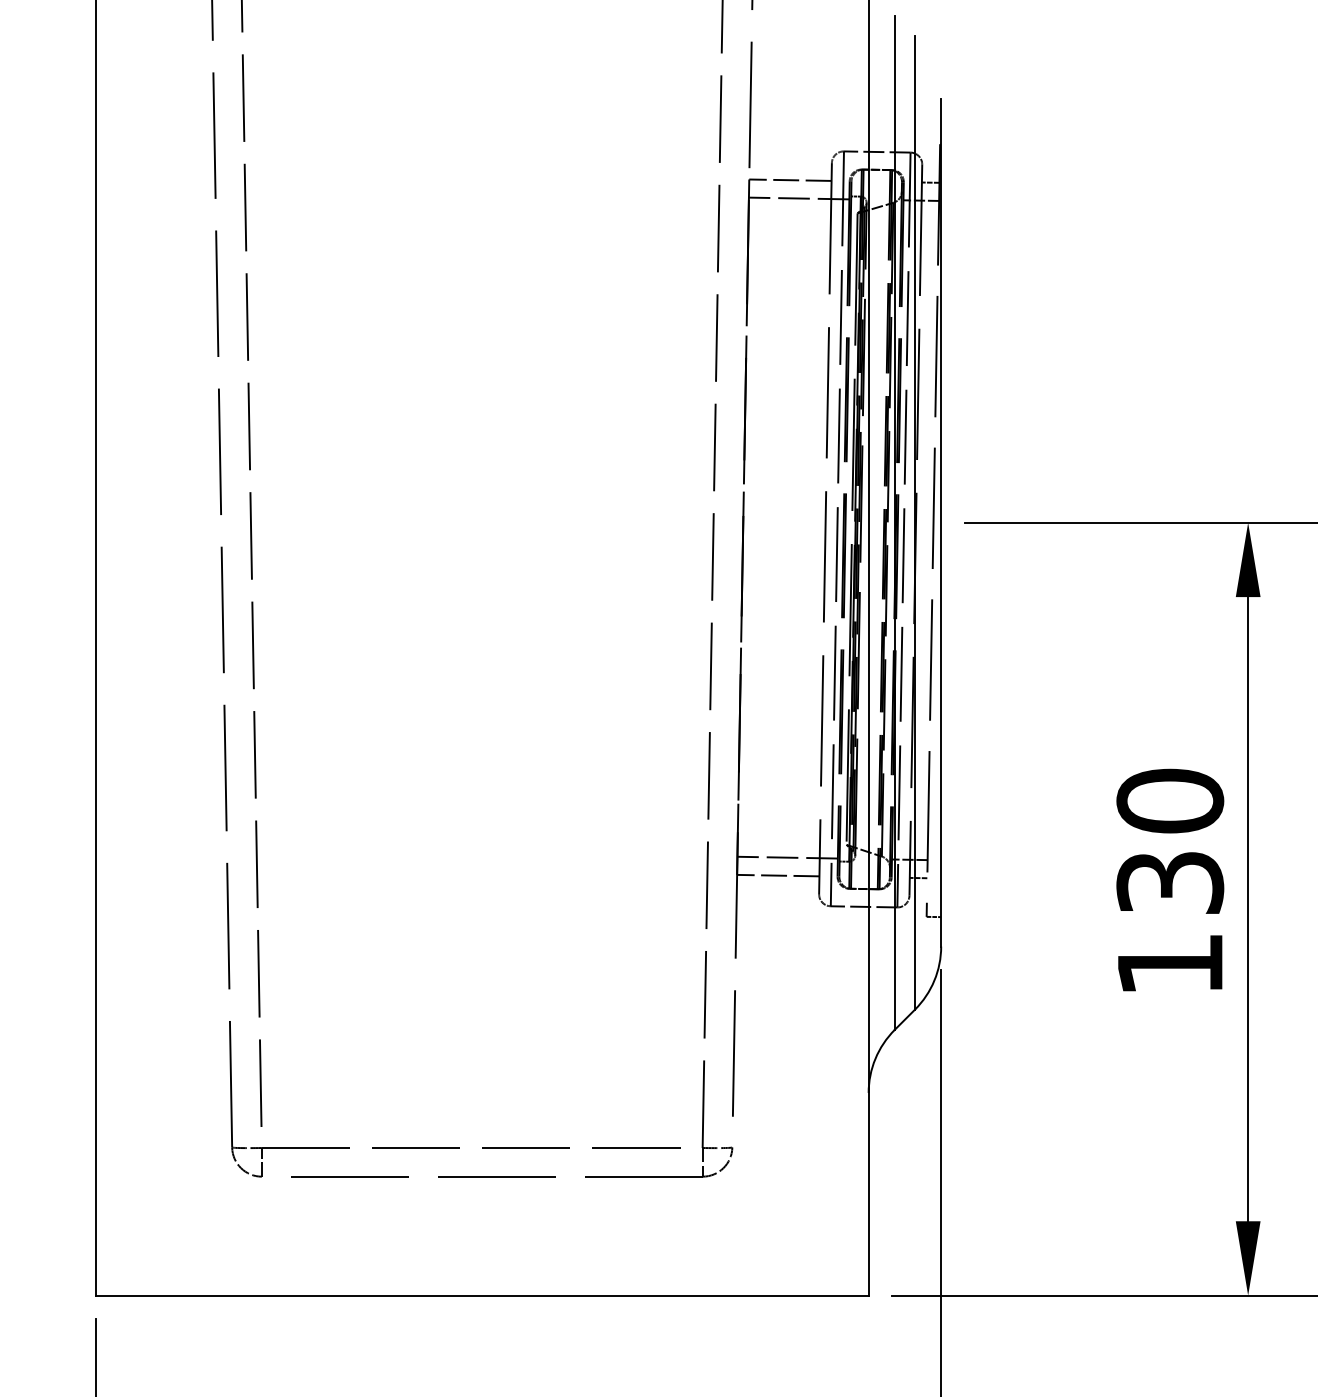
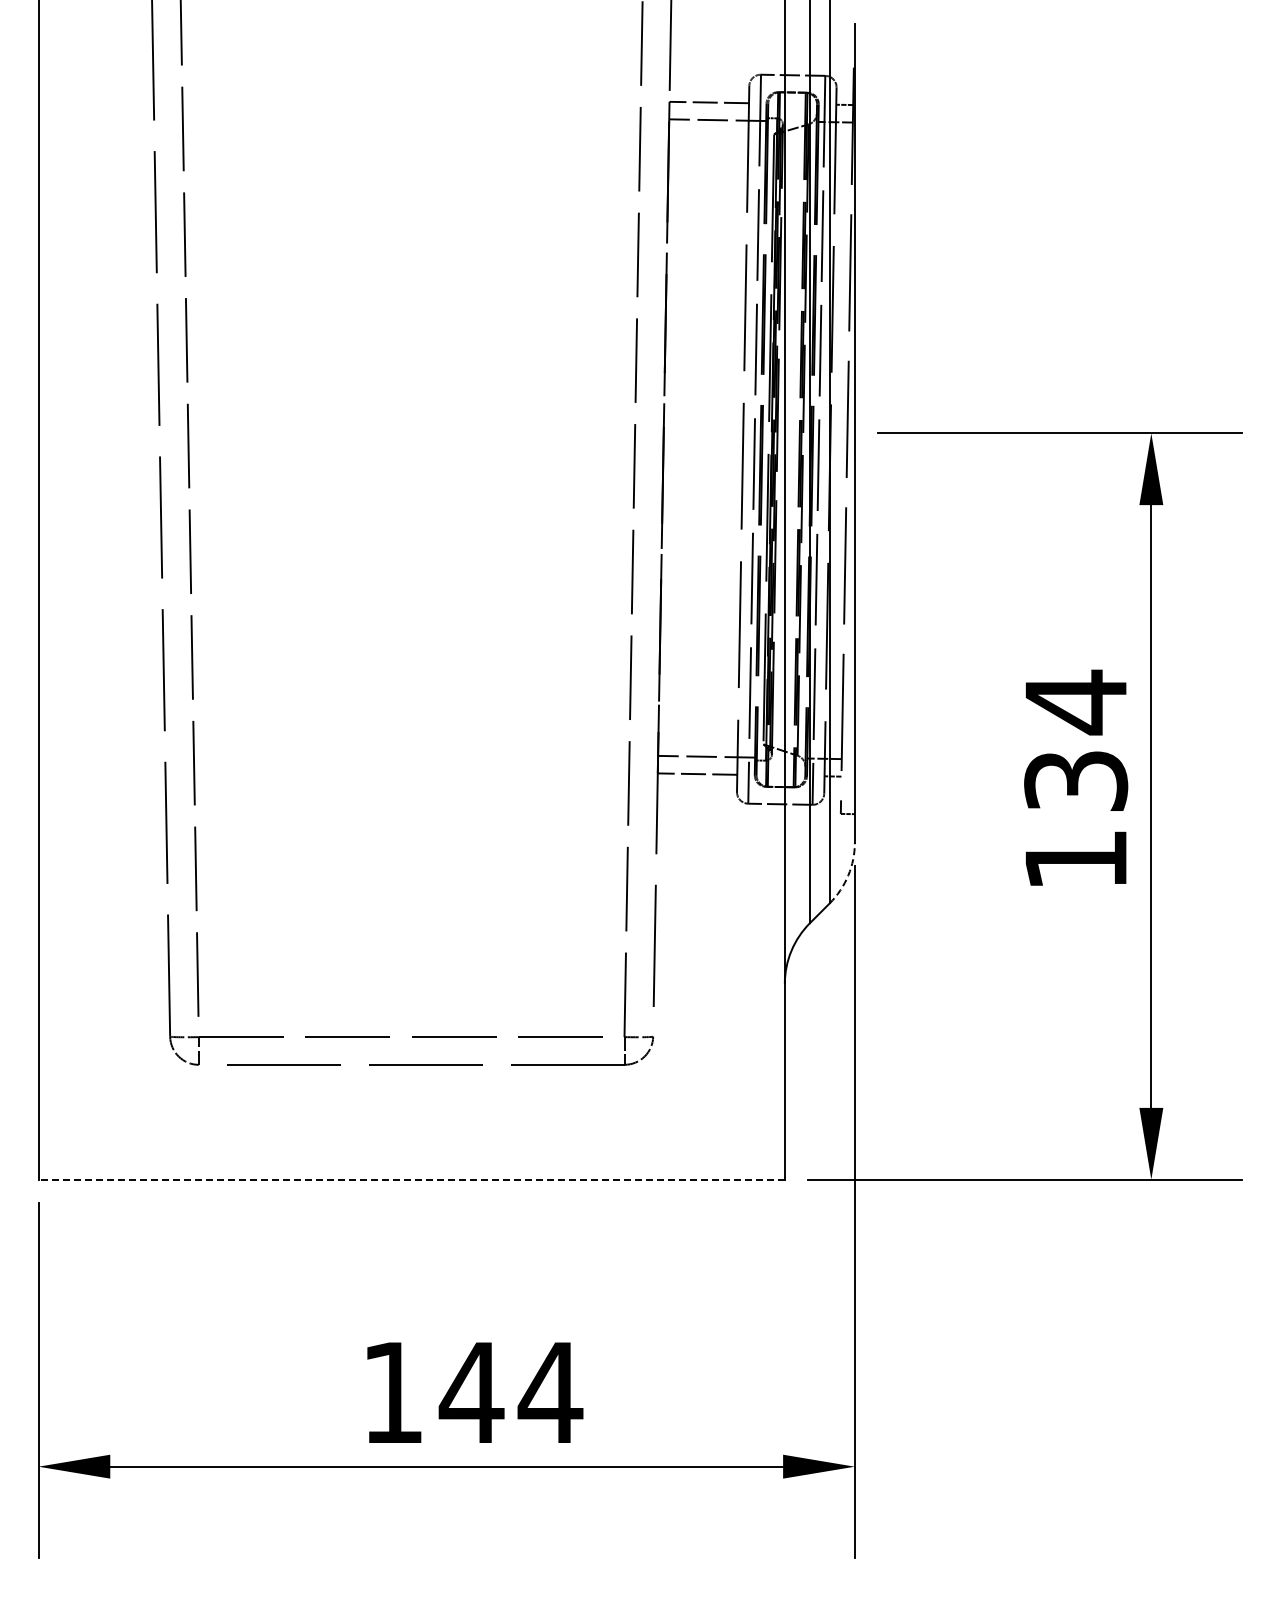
text: (1170, 801) -> (1076, 702), 130 -> 134
arc: (934, 980) -> (848, 875), solid -> dashed
line: (482, 1295) -> (411, 1179), solid -> dashed

